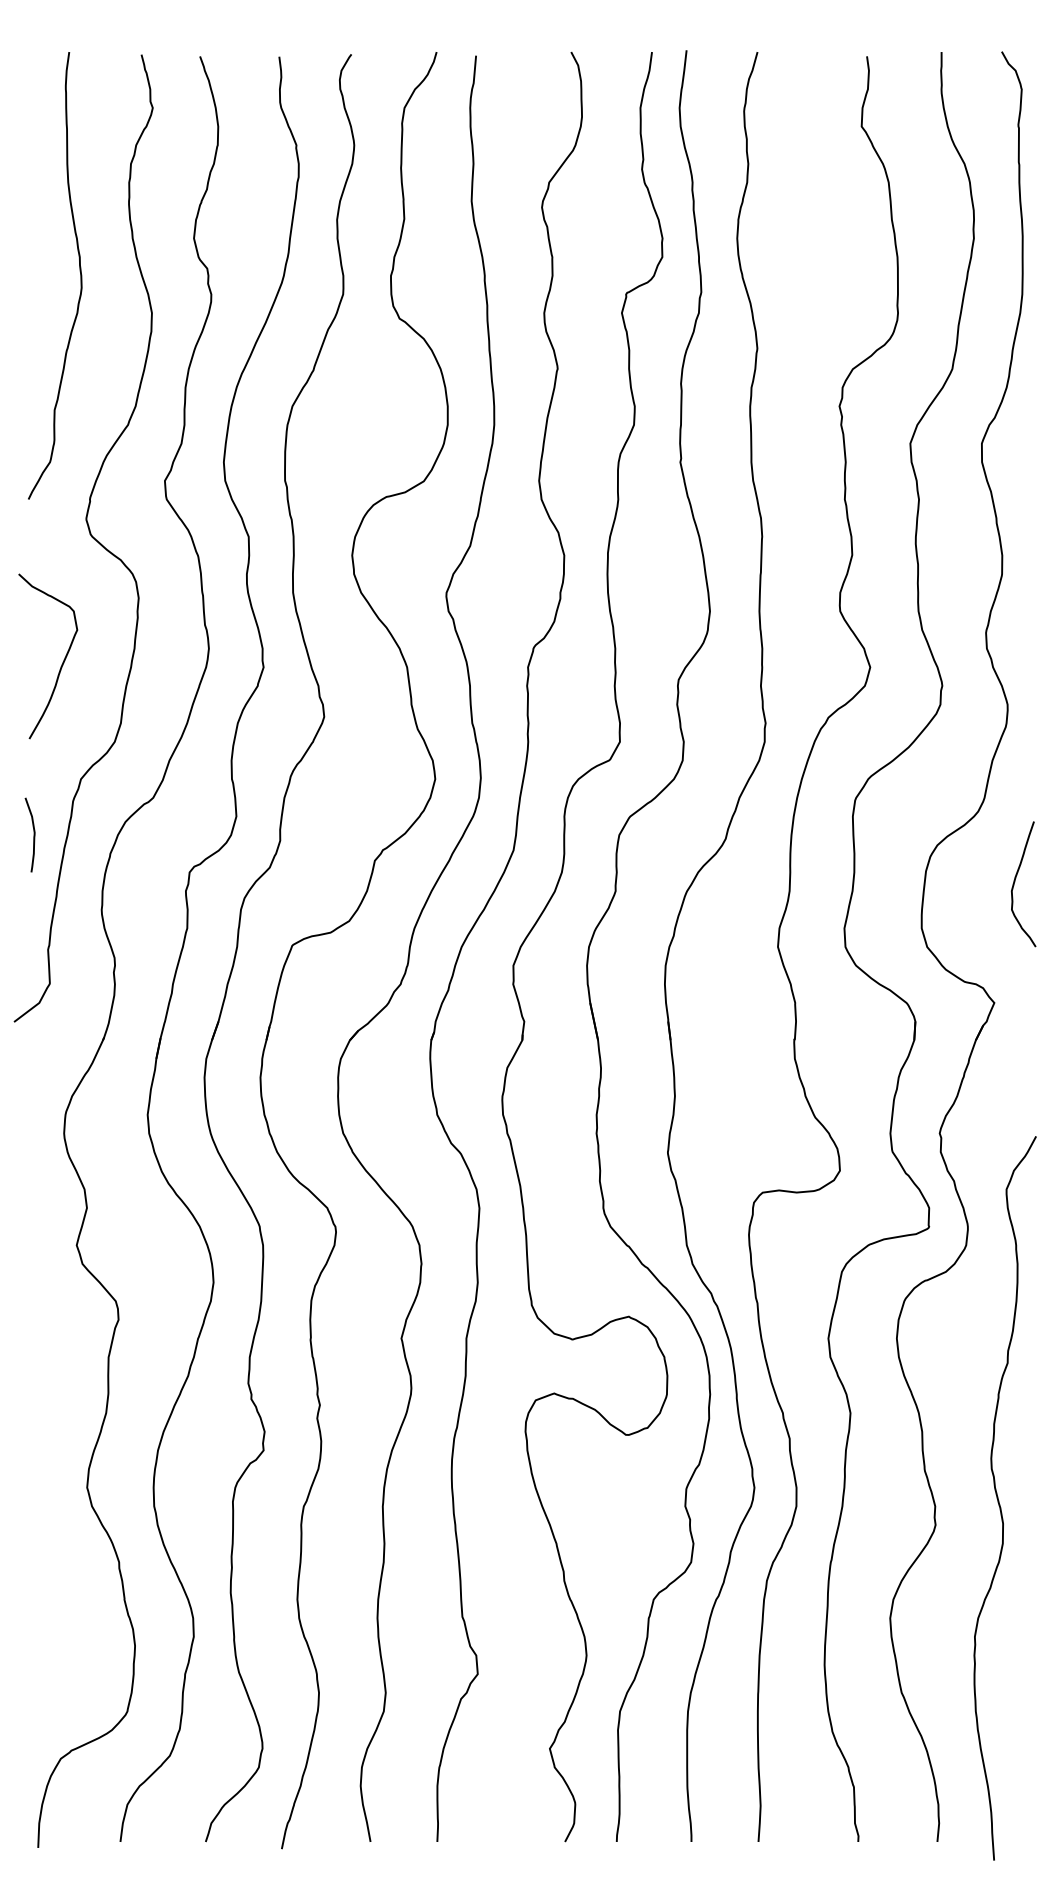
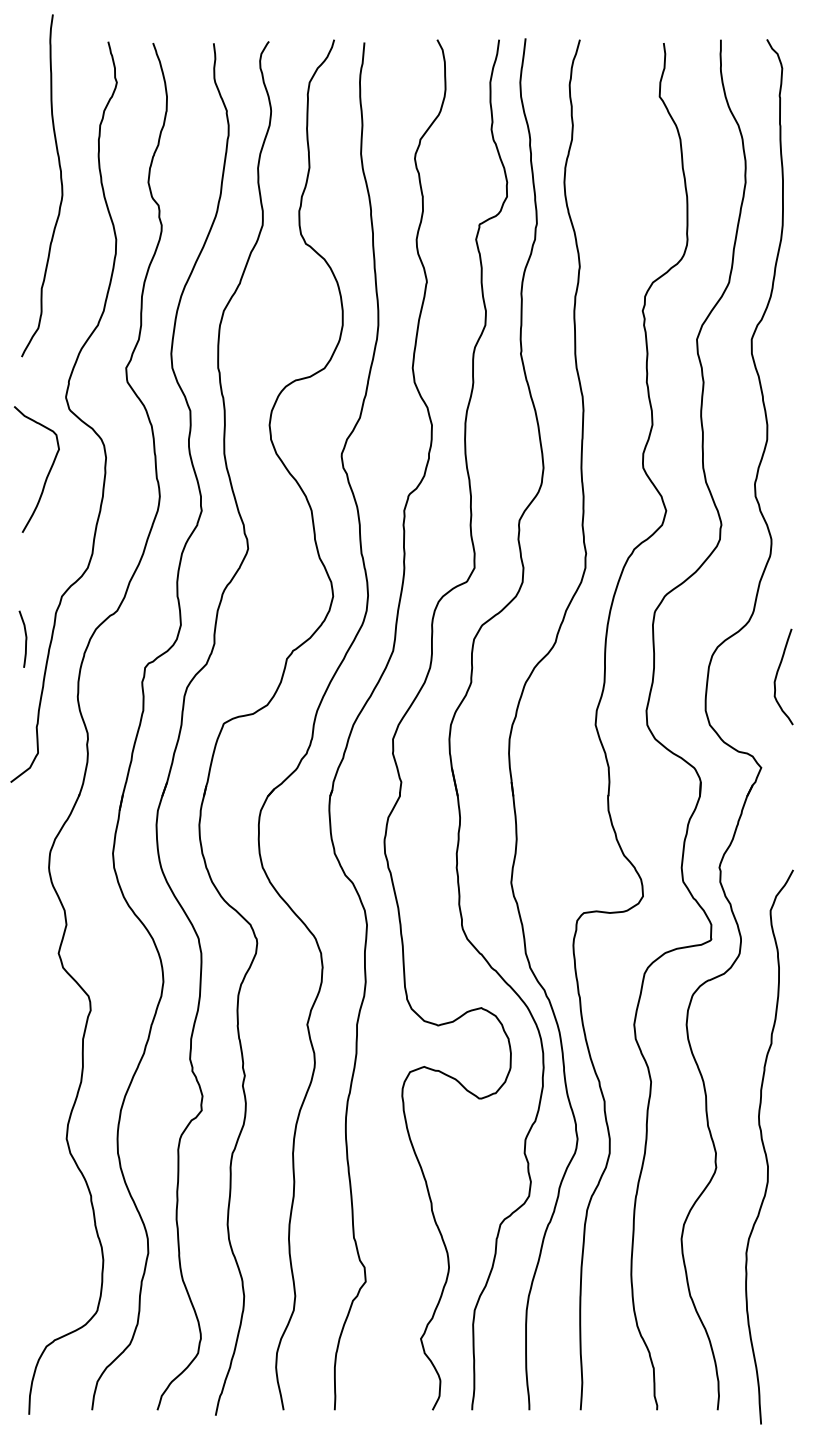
curve: (79, 271) -> (60, 182), moved
curve: (62, 662) -> (47, 474), moved

